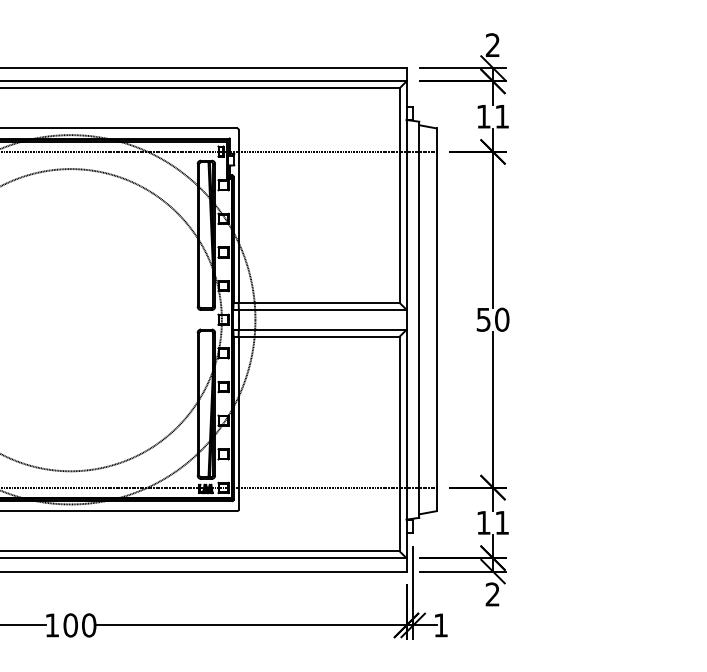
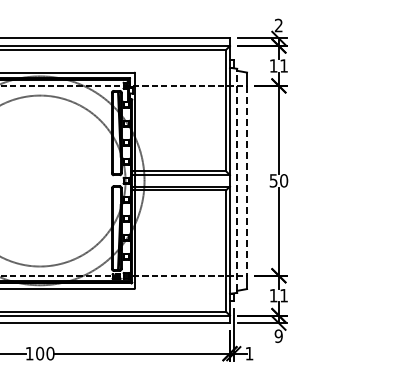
line: (419, 319) -> (237, 180), solid -> dashed
line: (437, 319) -> (247, 180), solid -> dashed
text: (492, 595) -> (278, 336), 2 -> 9

